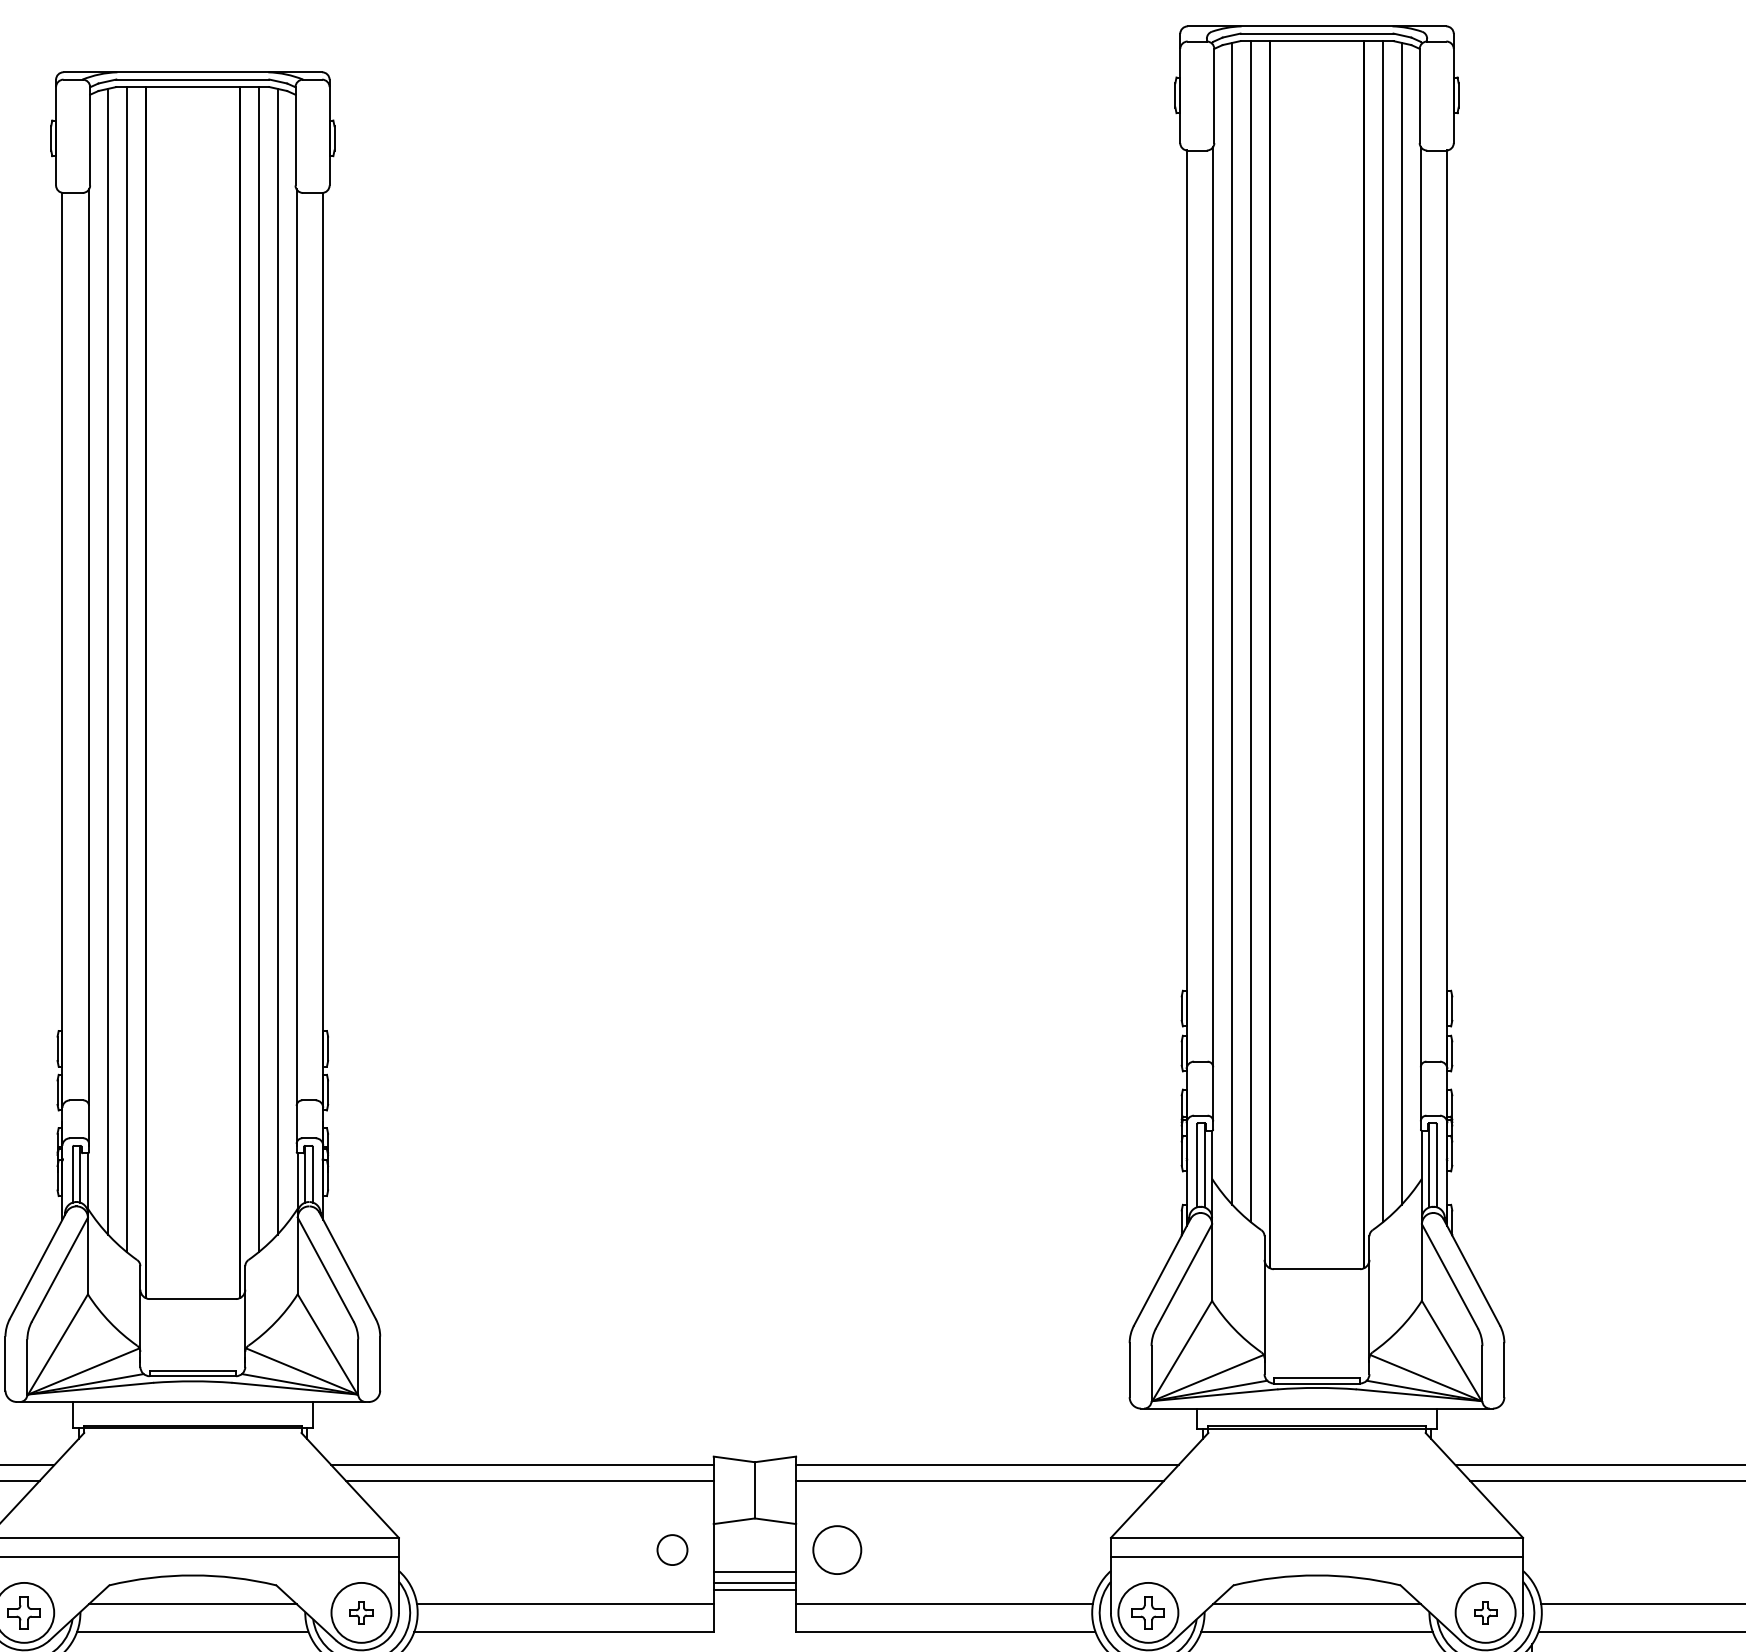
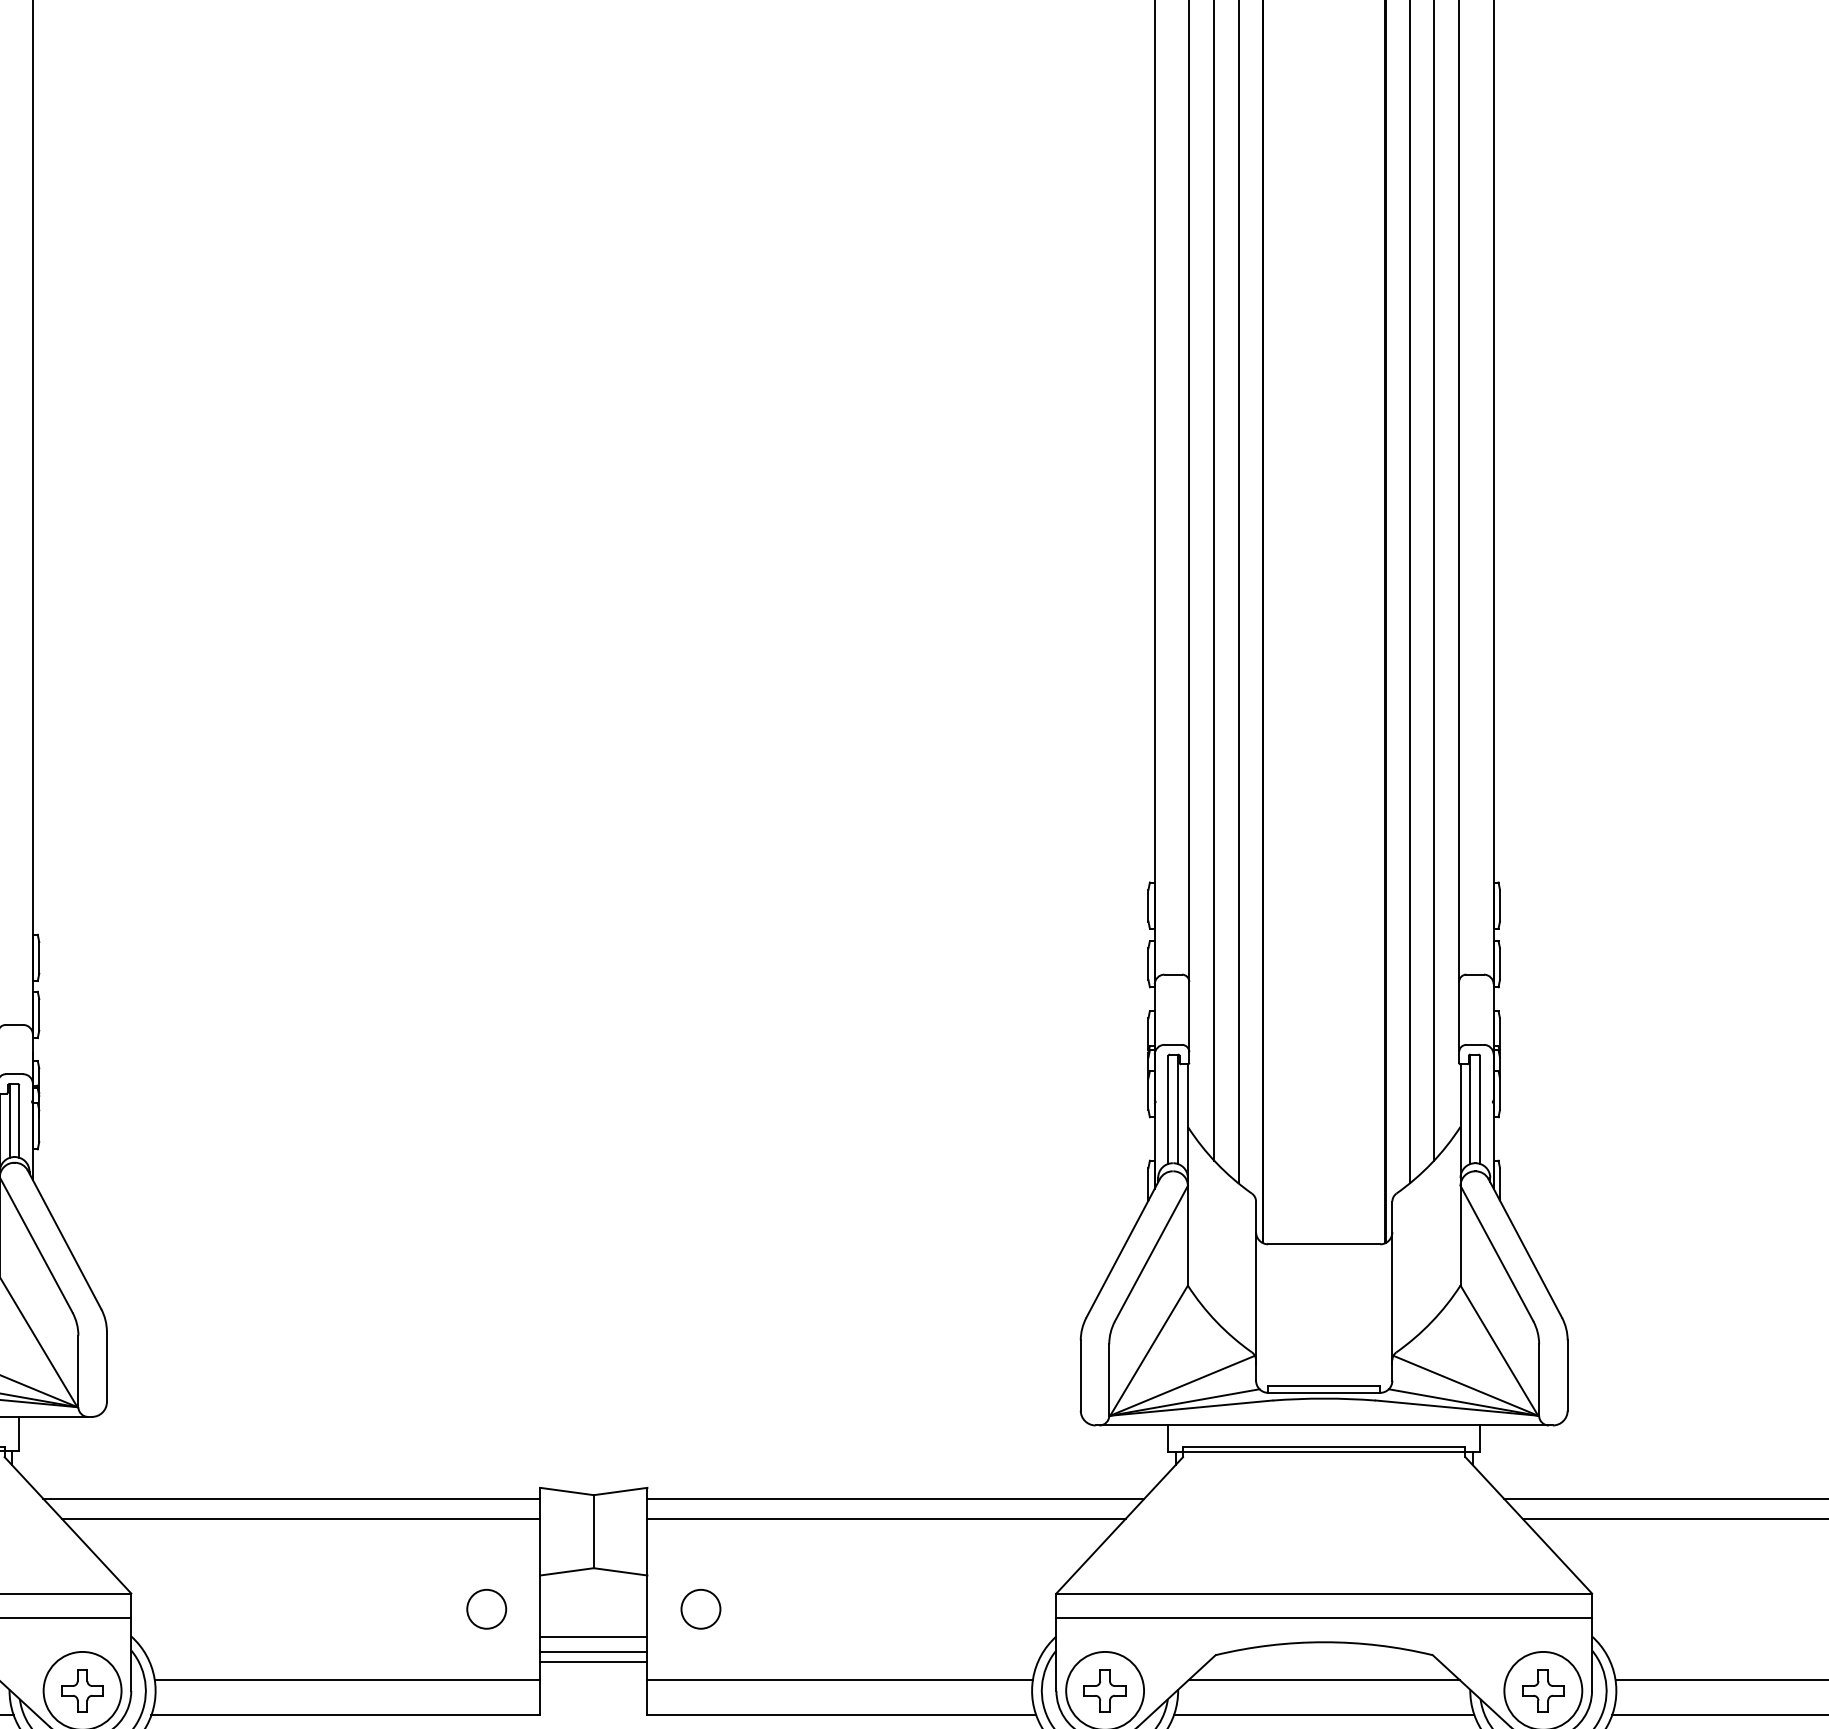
circle: (837, 1549) -> (701, 1608), size x0.62
part: (361, 1612) -> (82, 1690), size x1.43
part: (1485, 1612) -> (1543, 1690), size x1.43

